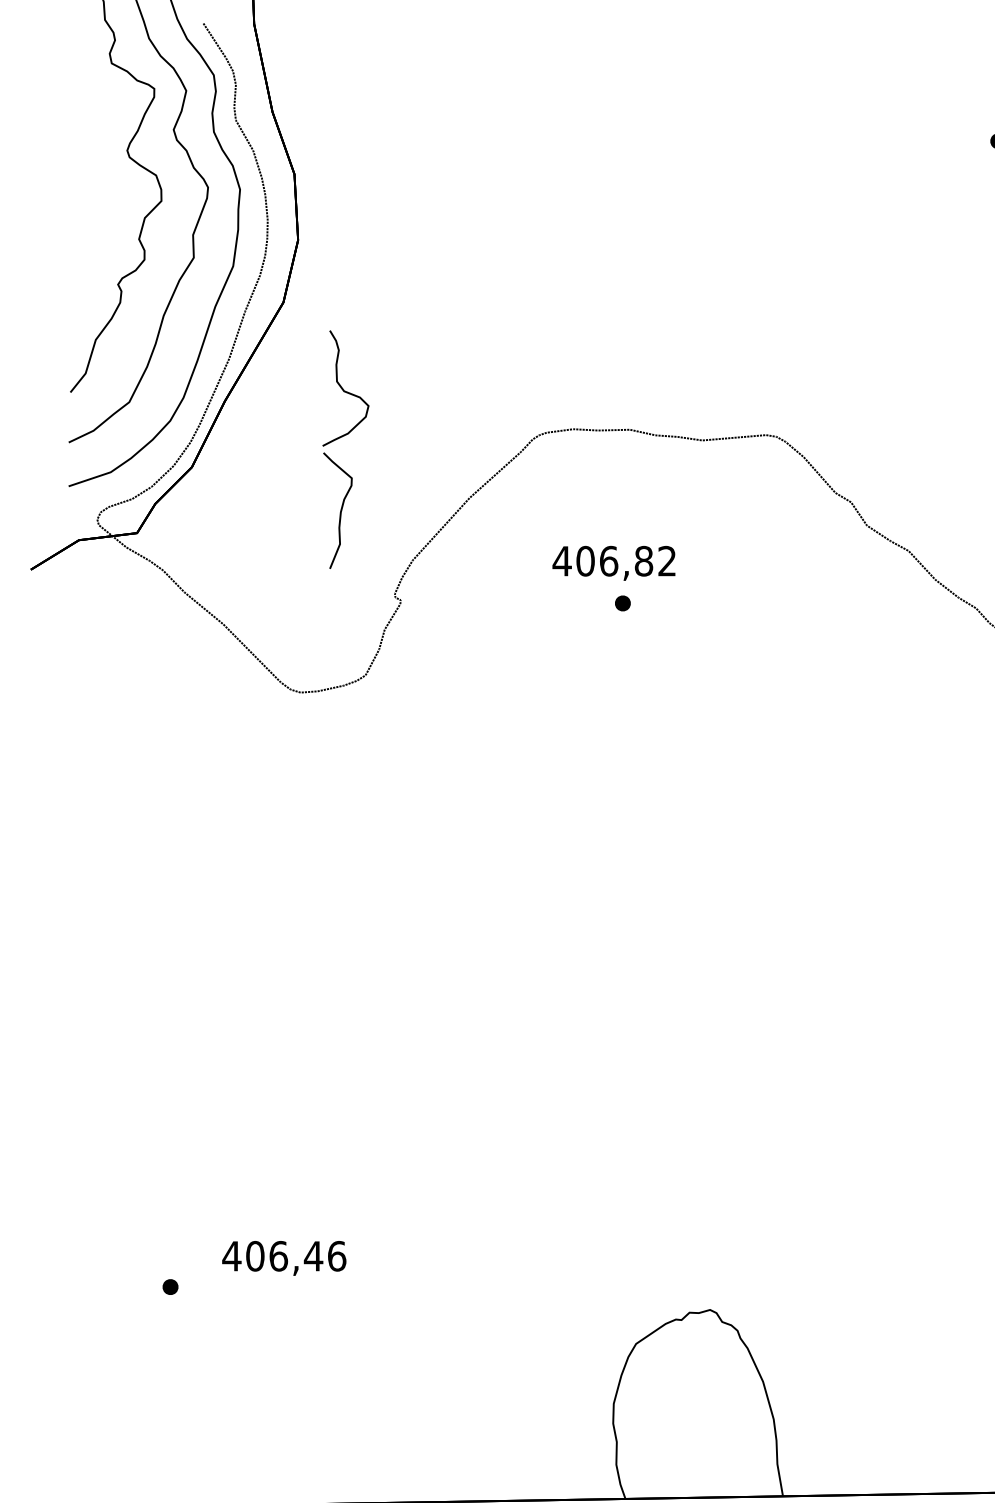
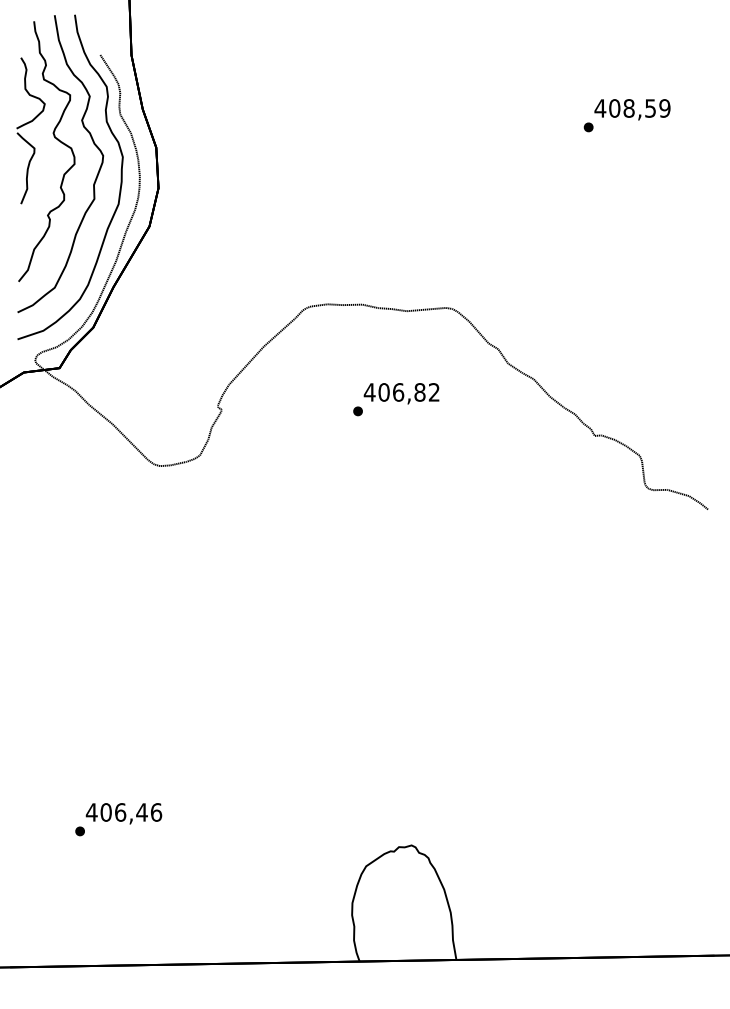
part: (340, 439) -> (27, 124), moved
text: (613, 562) -> (401, 393), moved
text: (283, 1257) -> (123, 813), moved

